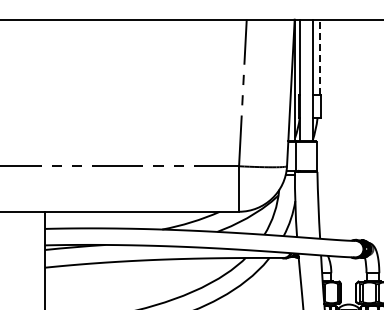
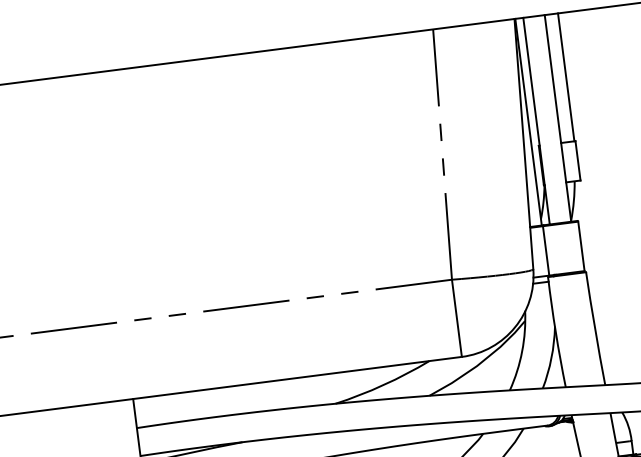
line: (320, 57) -> (566, 77), dashed -> solid

